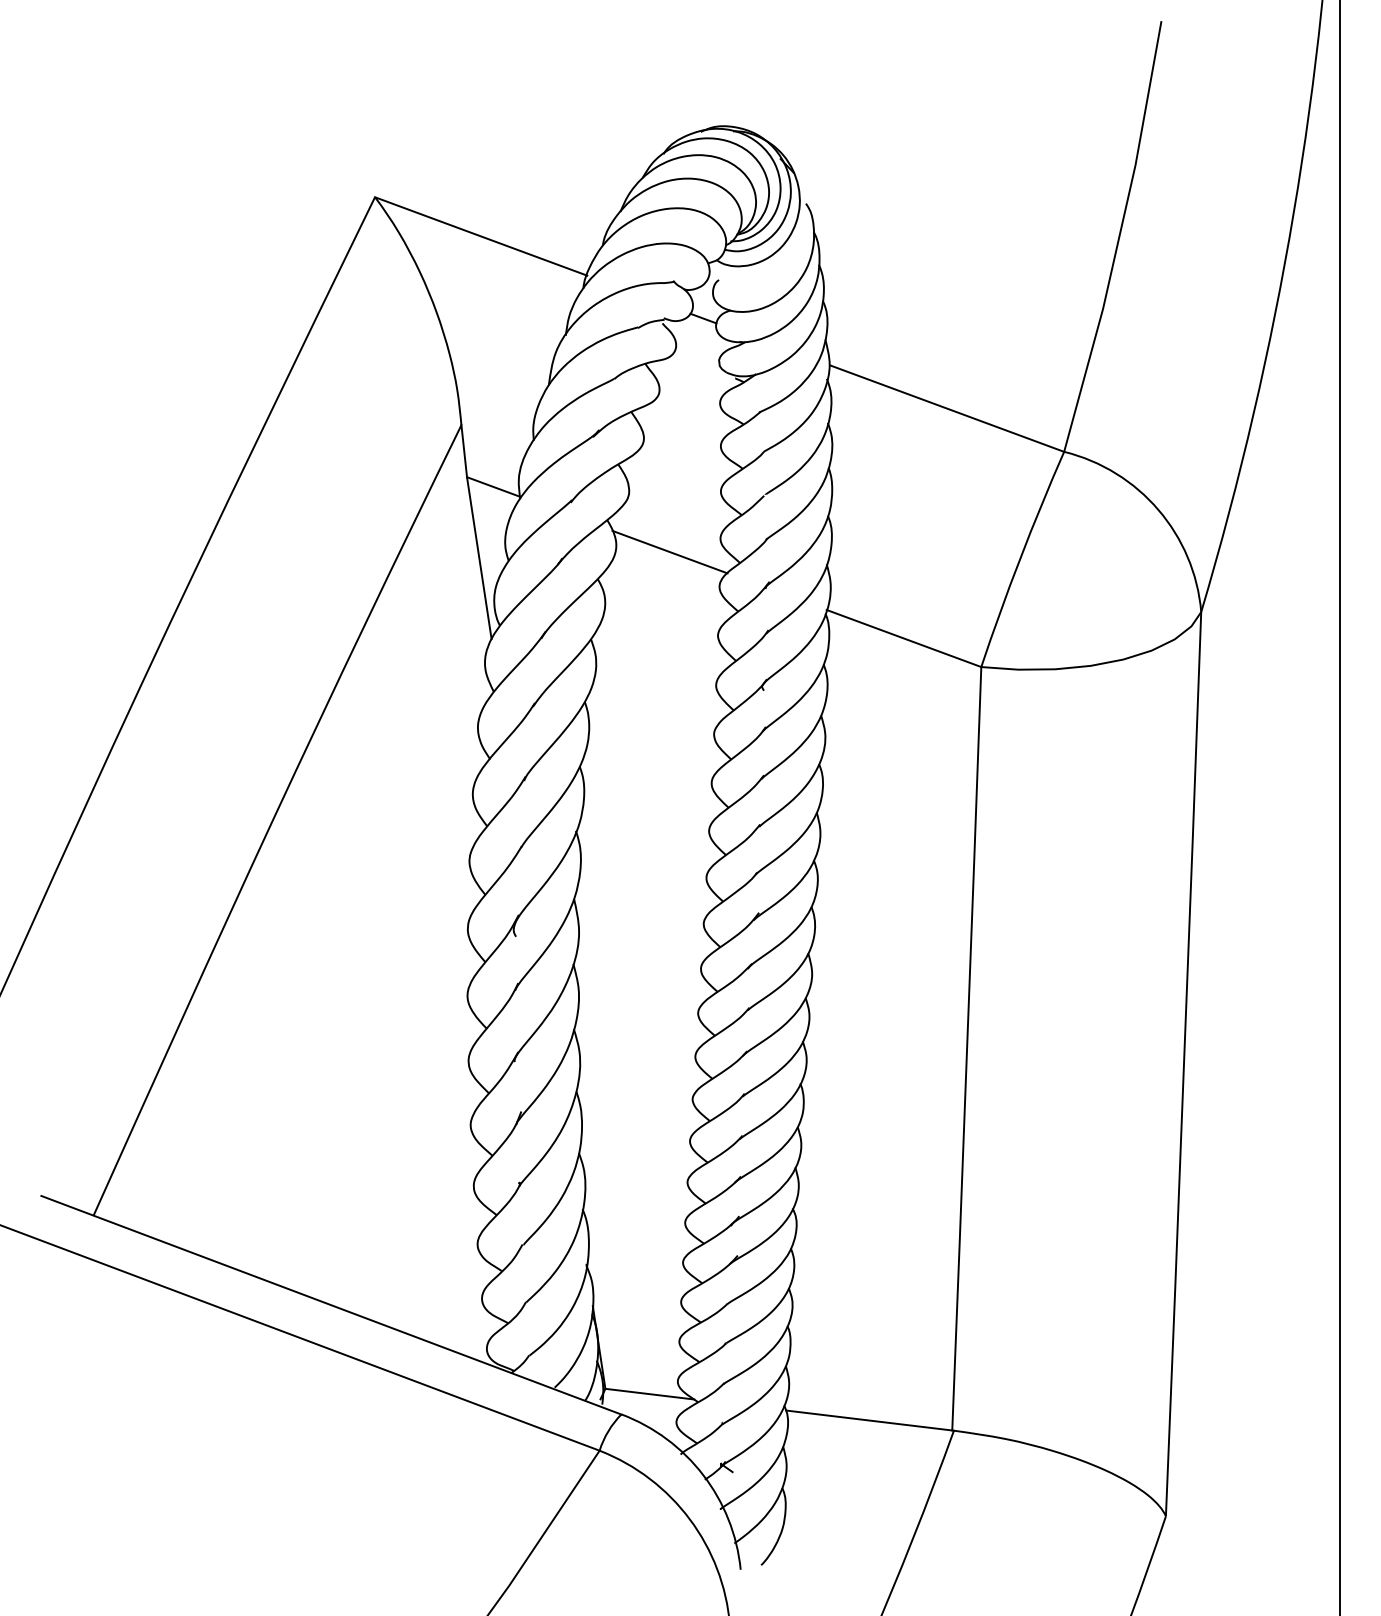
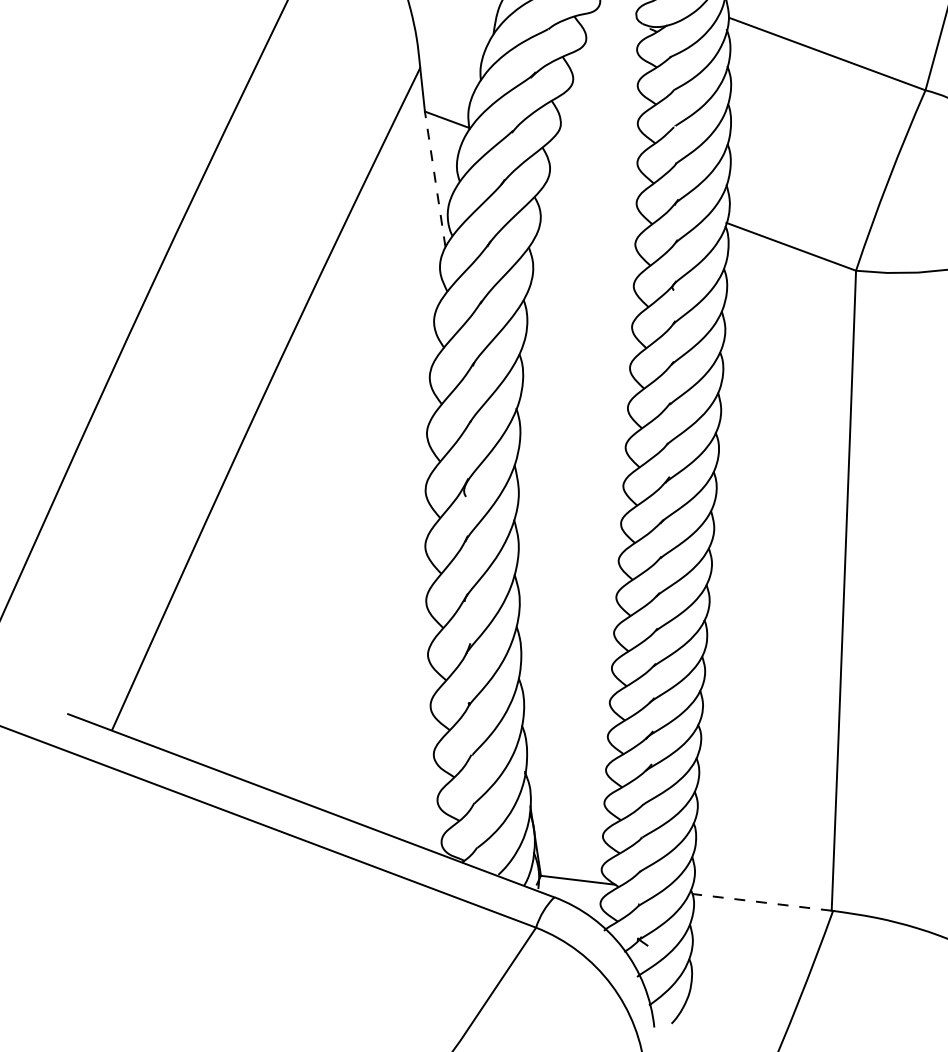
line: (669, 551) -> (594, 173), removed
line: (479, 558) -> (435, 179), solid -> dashed
line: (869, 1420) -> (762, 902), solid -> dashed

